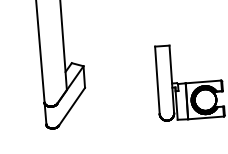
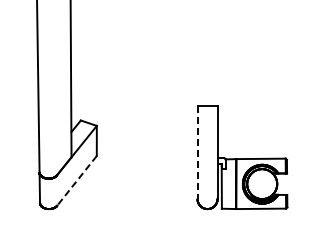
line: (157, 80) -> (197, 152), solid -> dashed
line: (72, 106) -> (77, 180), solid -> dashed

